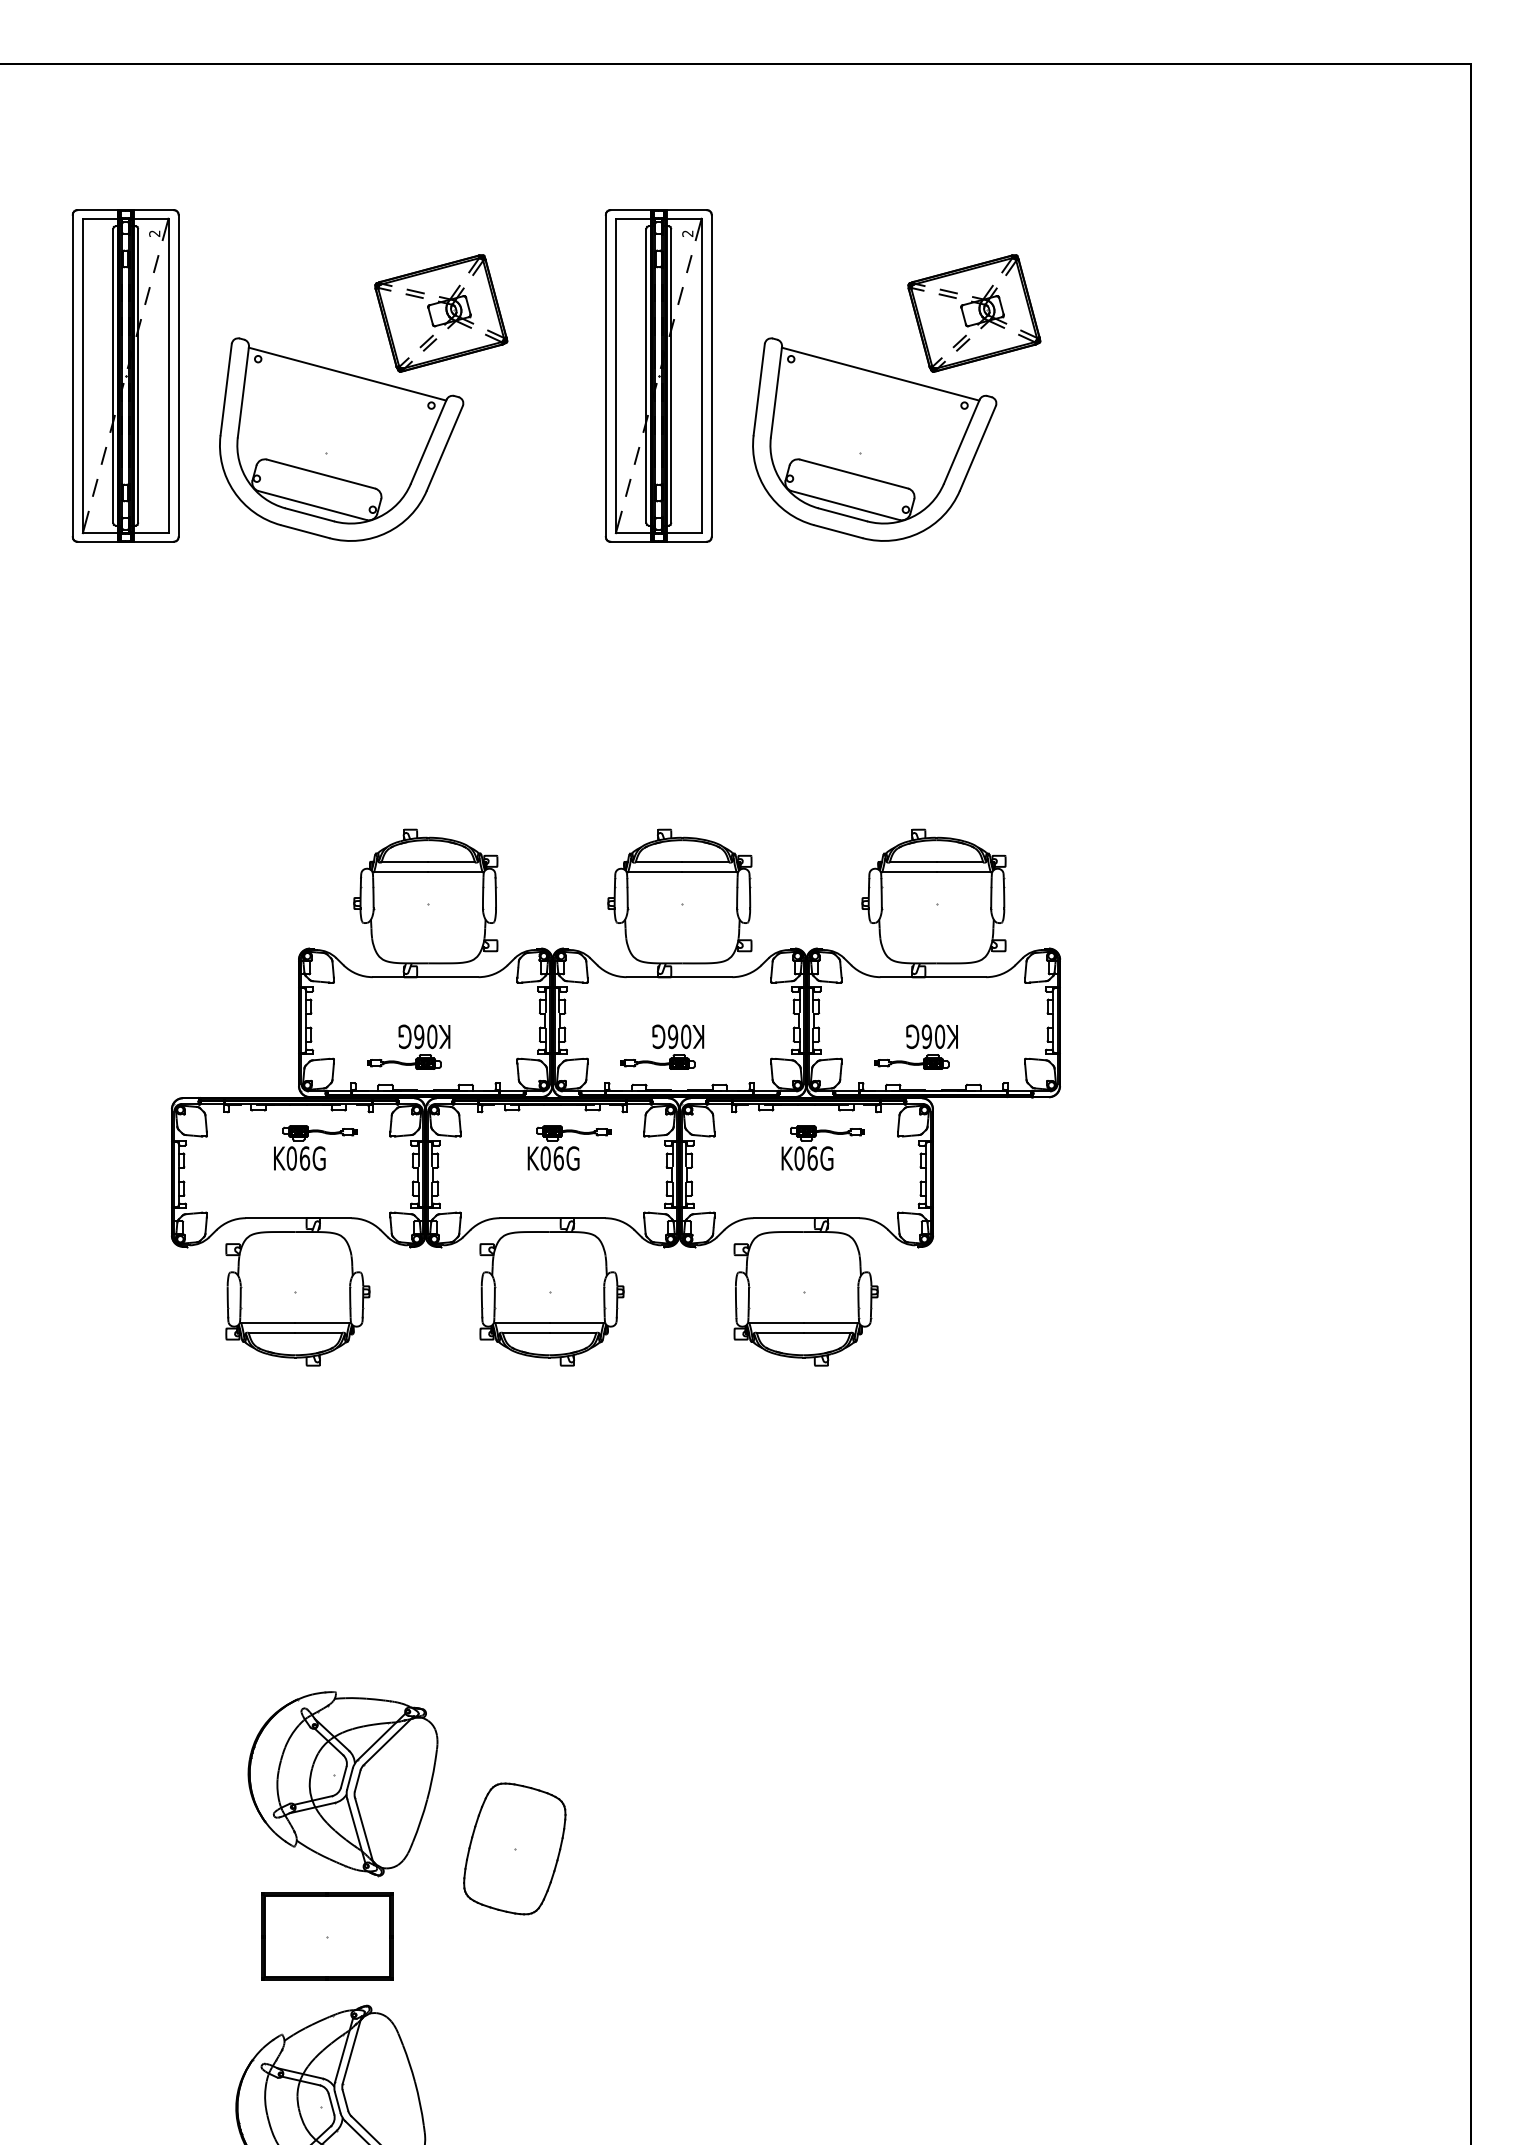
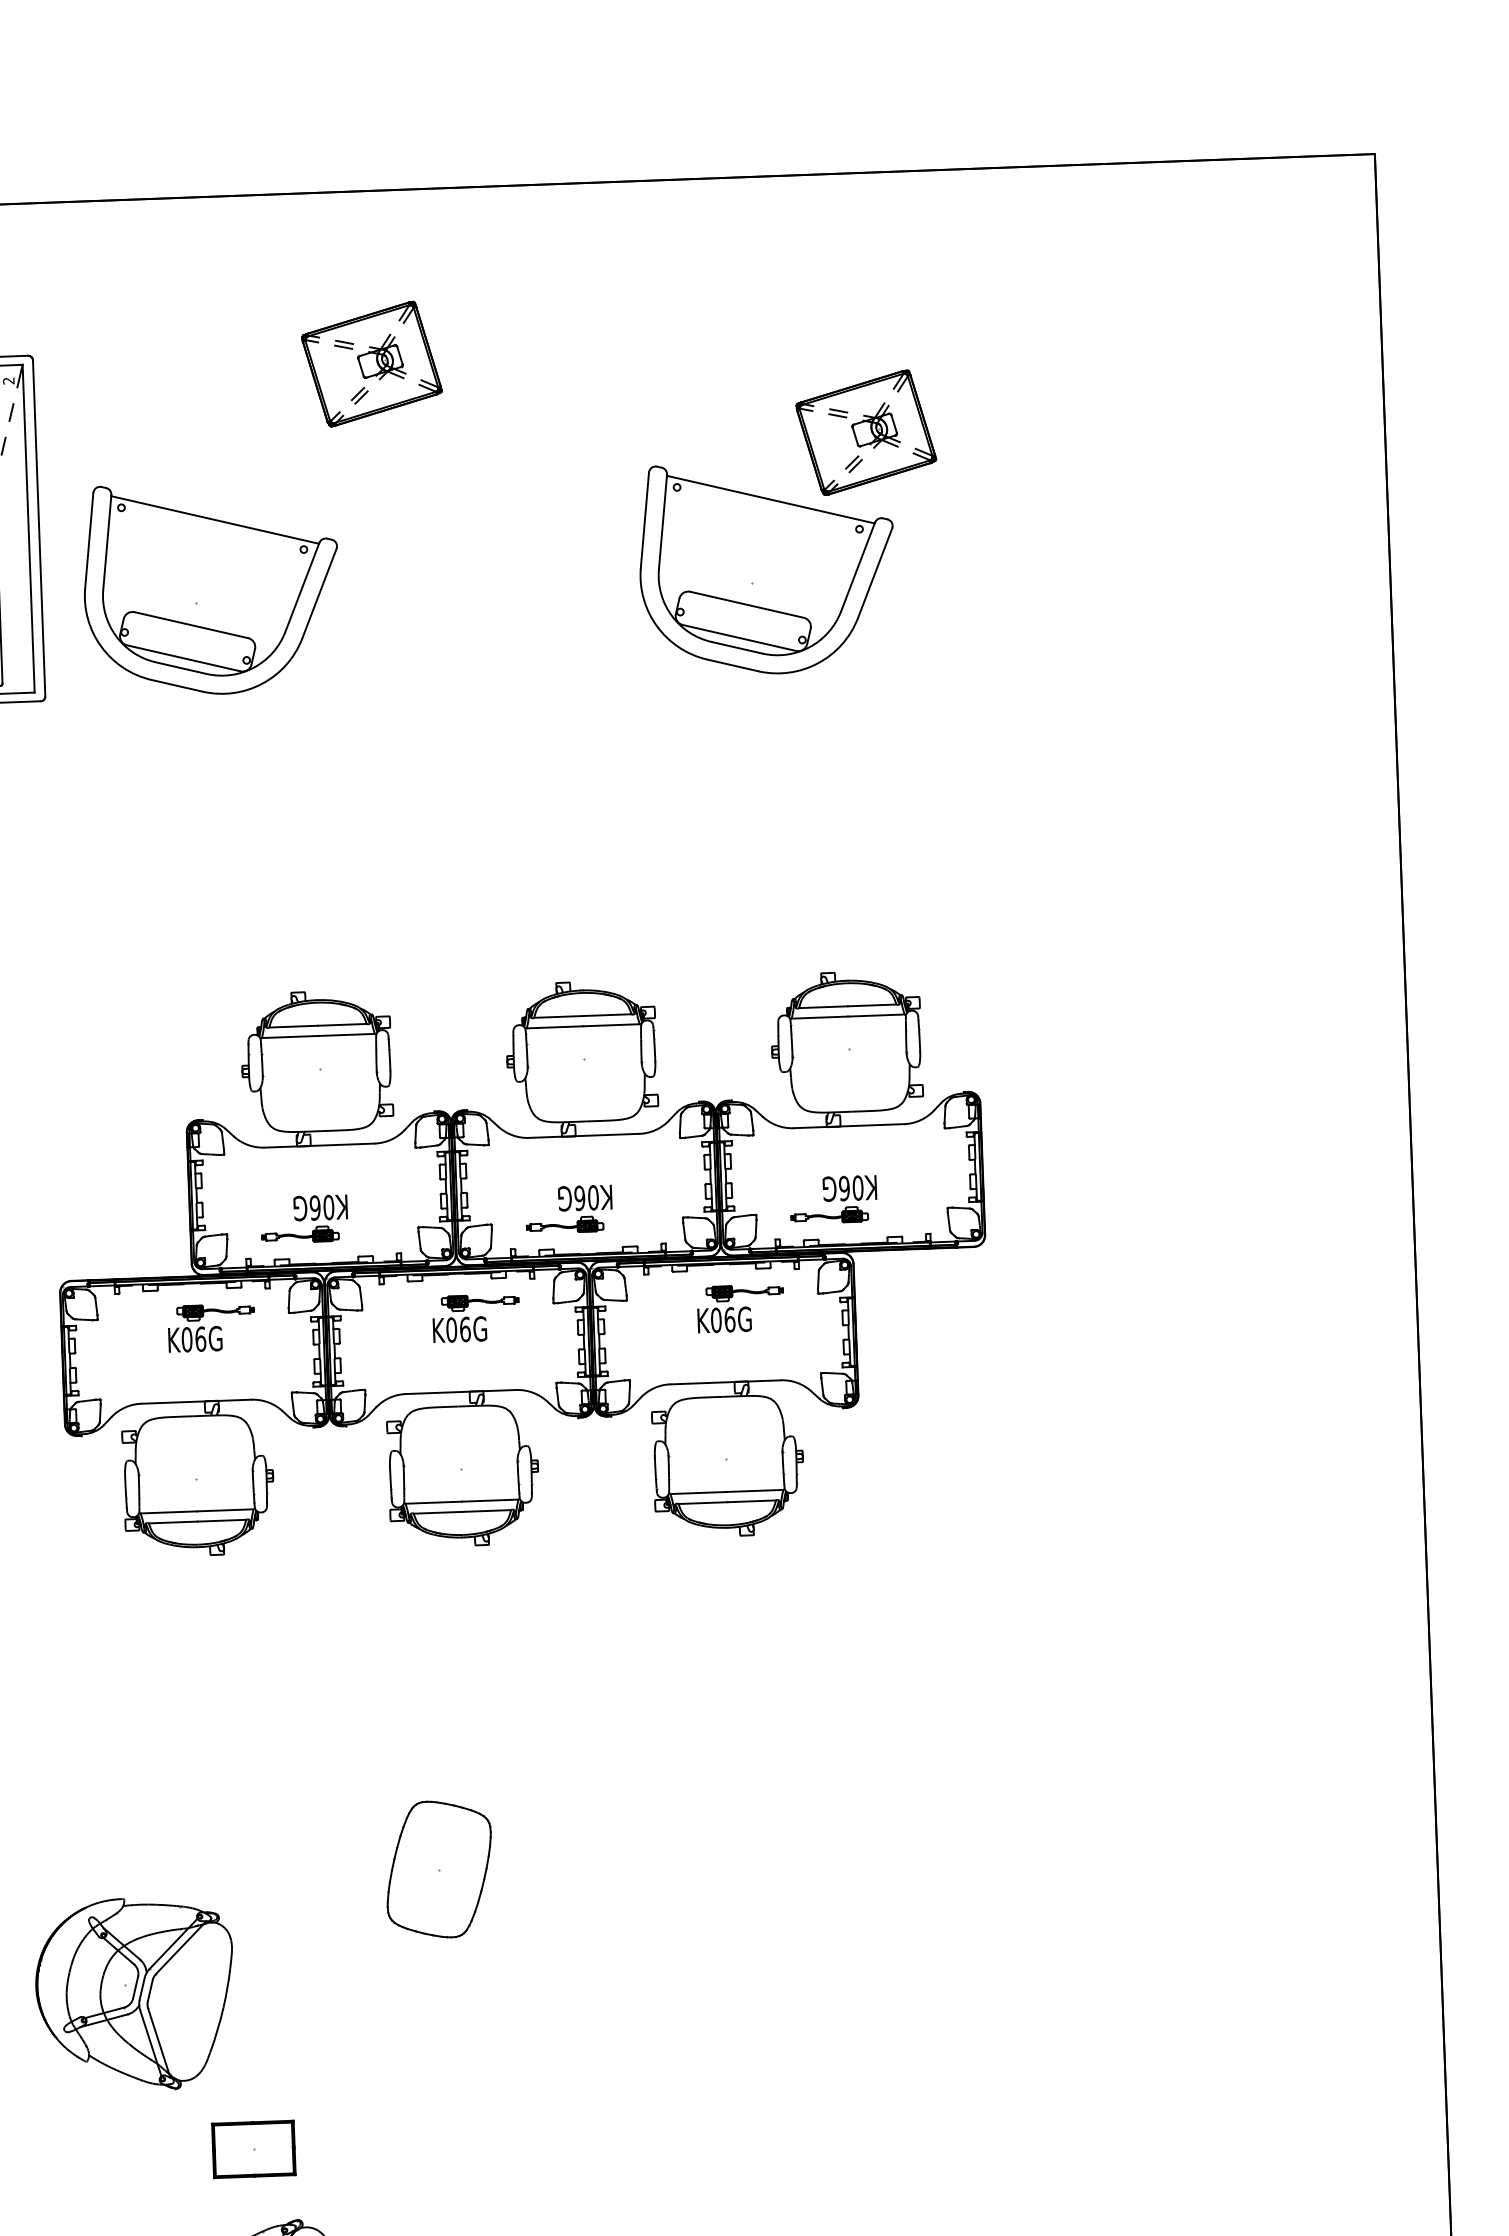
part: (441, 313) -> (372, 364), moved
part: (658, 375) -> (539, 509), removed
part: (342, 1784) -> (134, 1995), moved
part: (514, 1848) -> (438, 1869), moved
part: (327, 1936) -> (253, 2149), size x0.6

